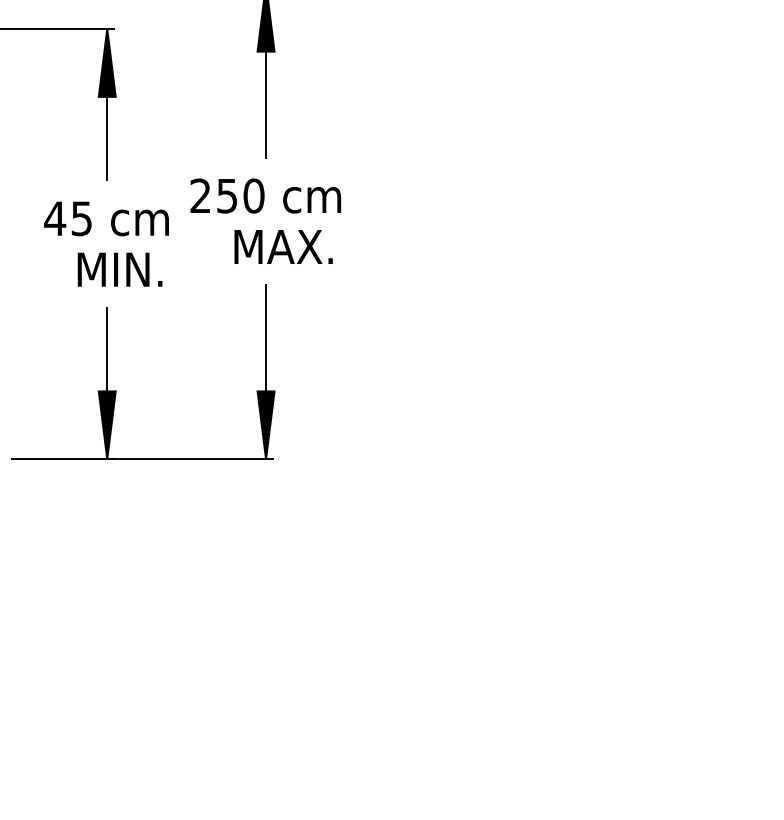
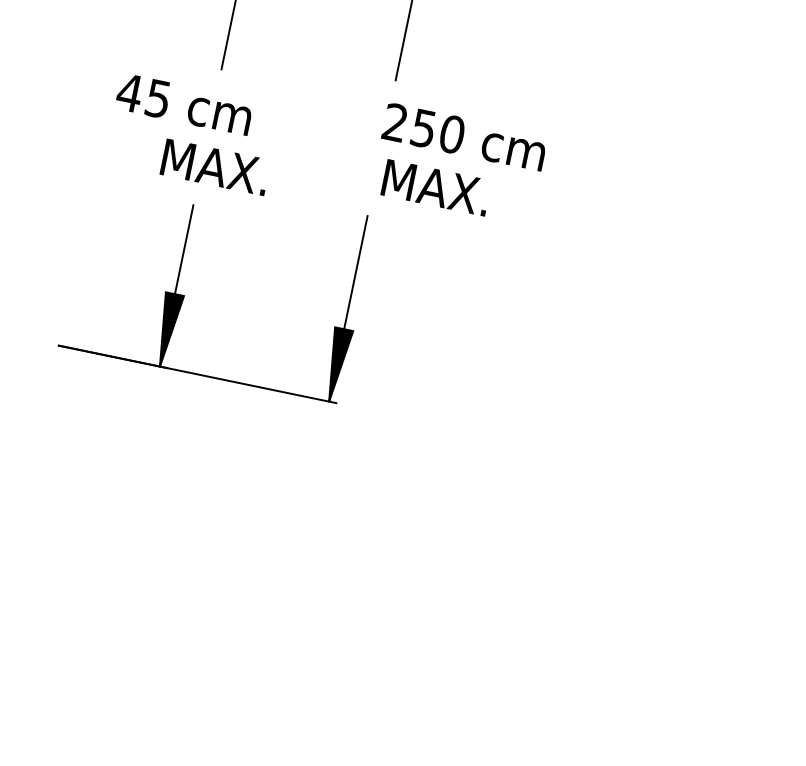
text: (265, 195) -> (464, 136), moved
text: (106, 218) -> (184, 104), moved
text: (283, 246) -> (436, 187), moved
text: (120, 269) -> (215, 167), MIN. -> MAX.

